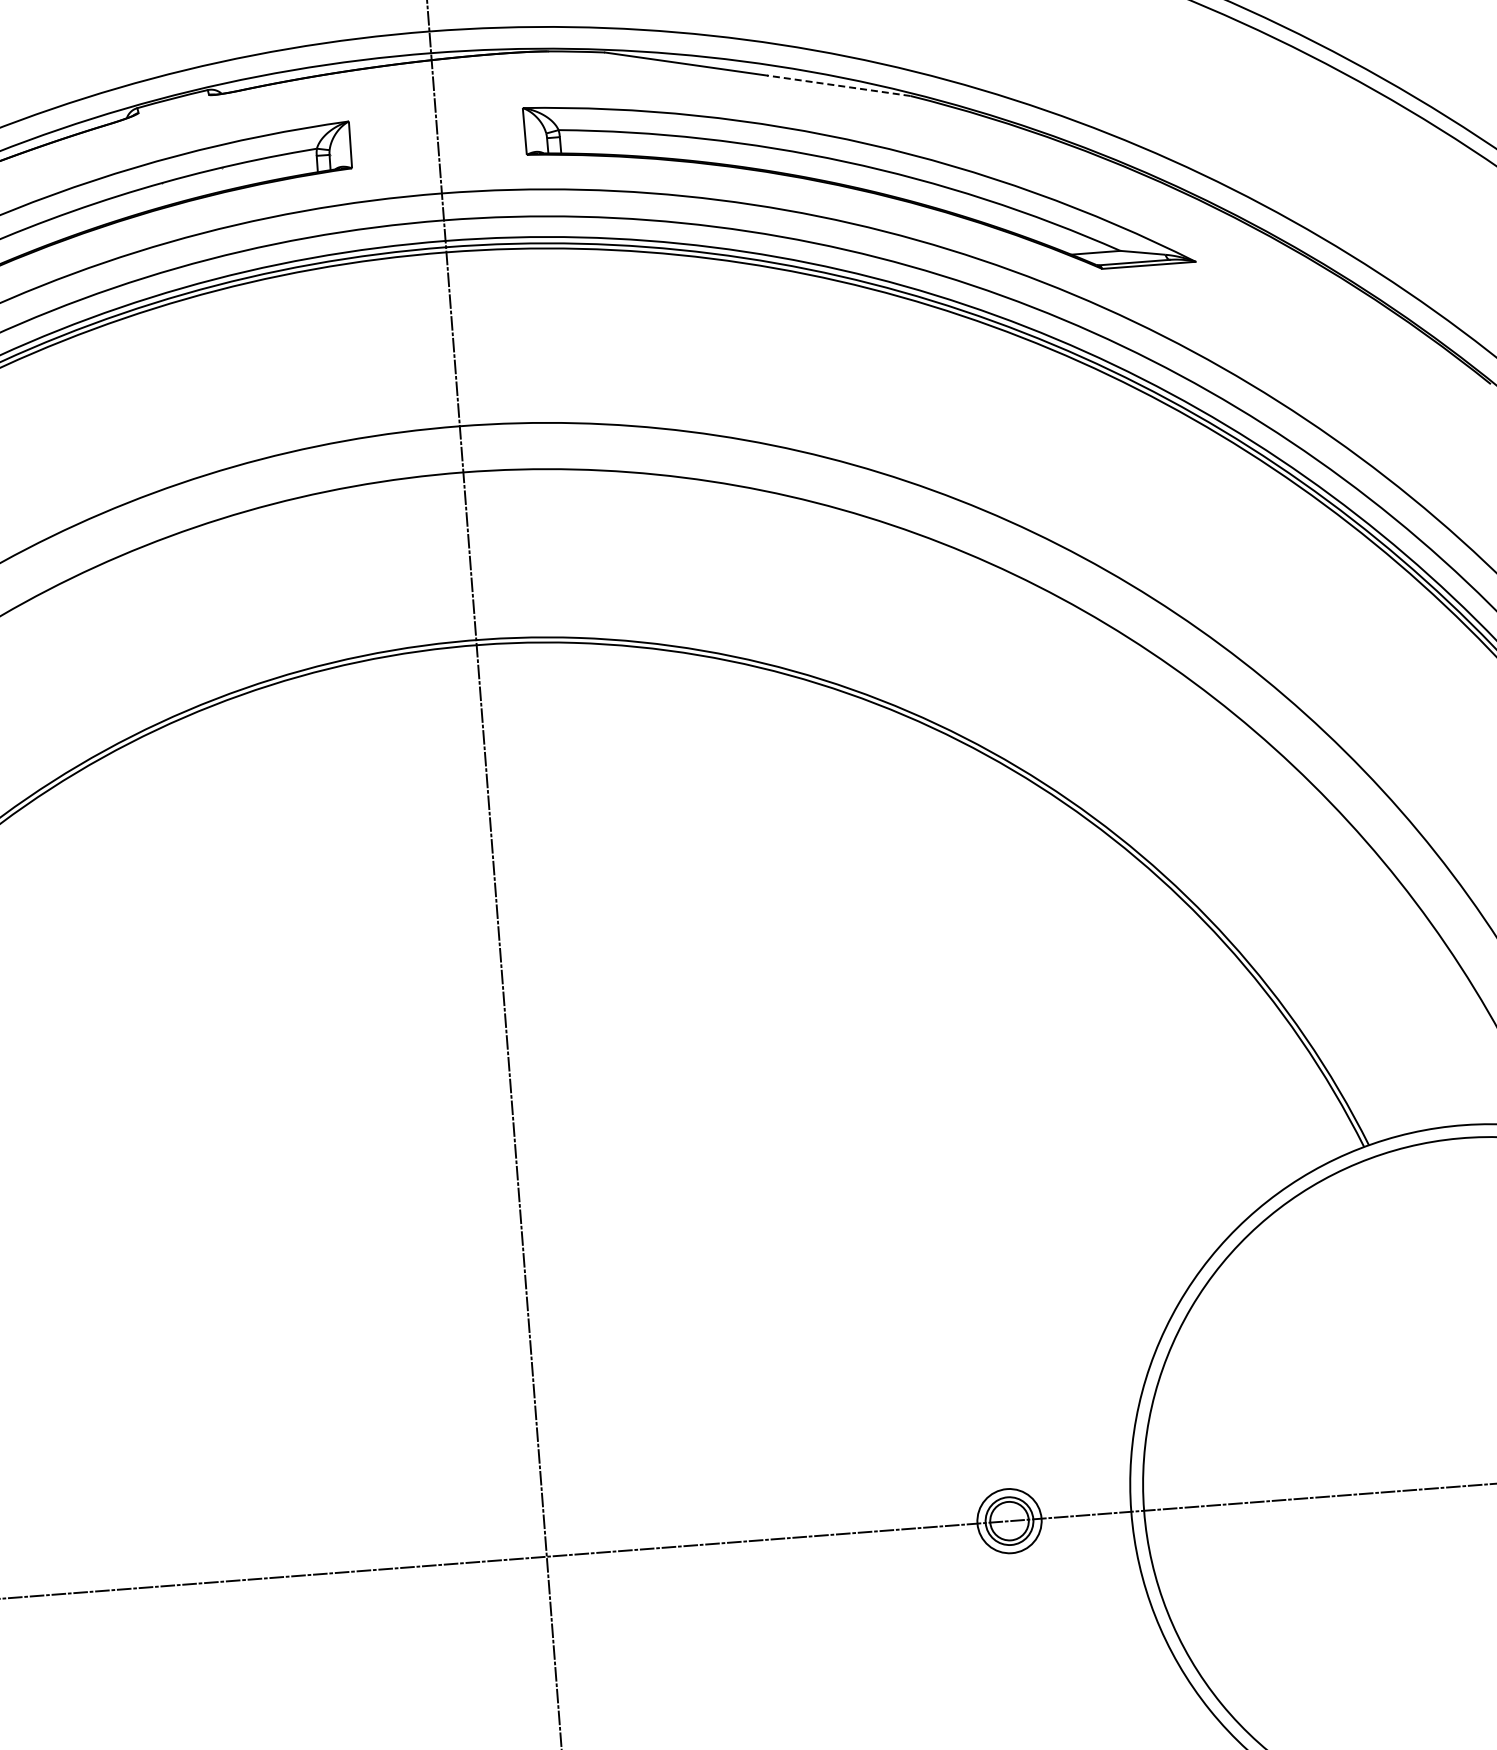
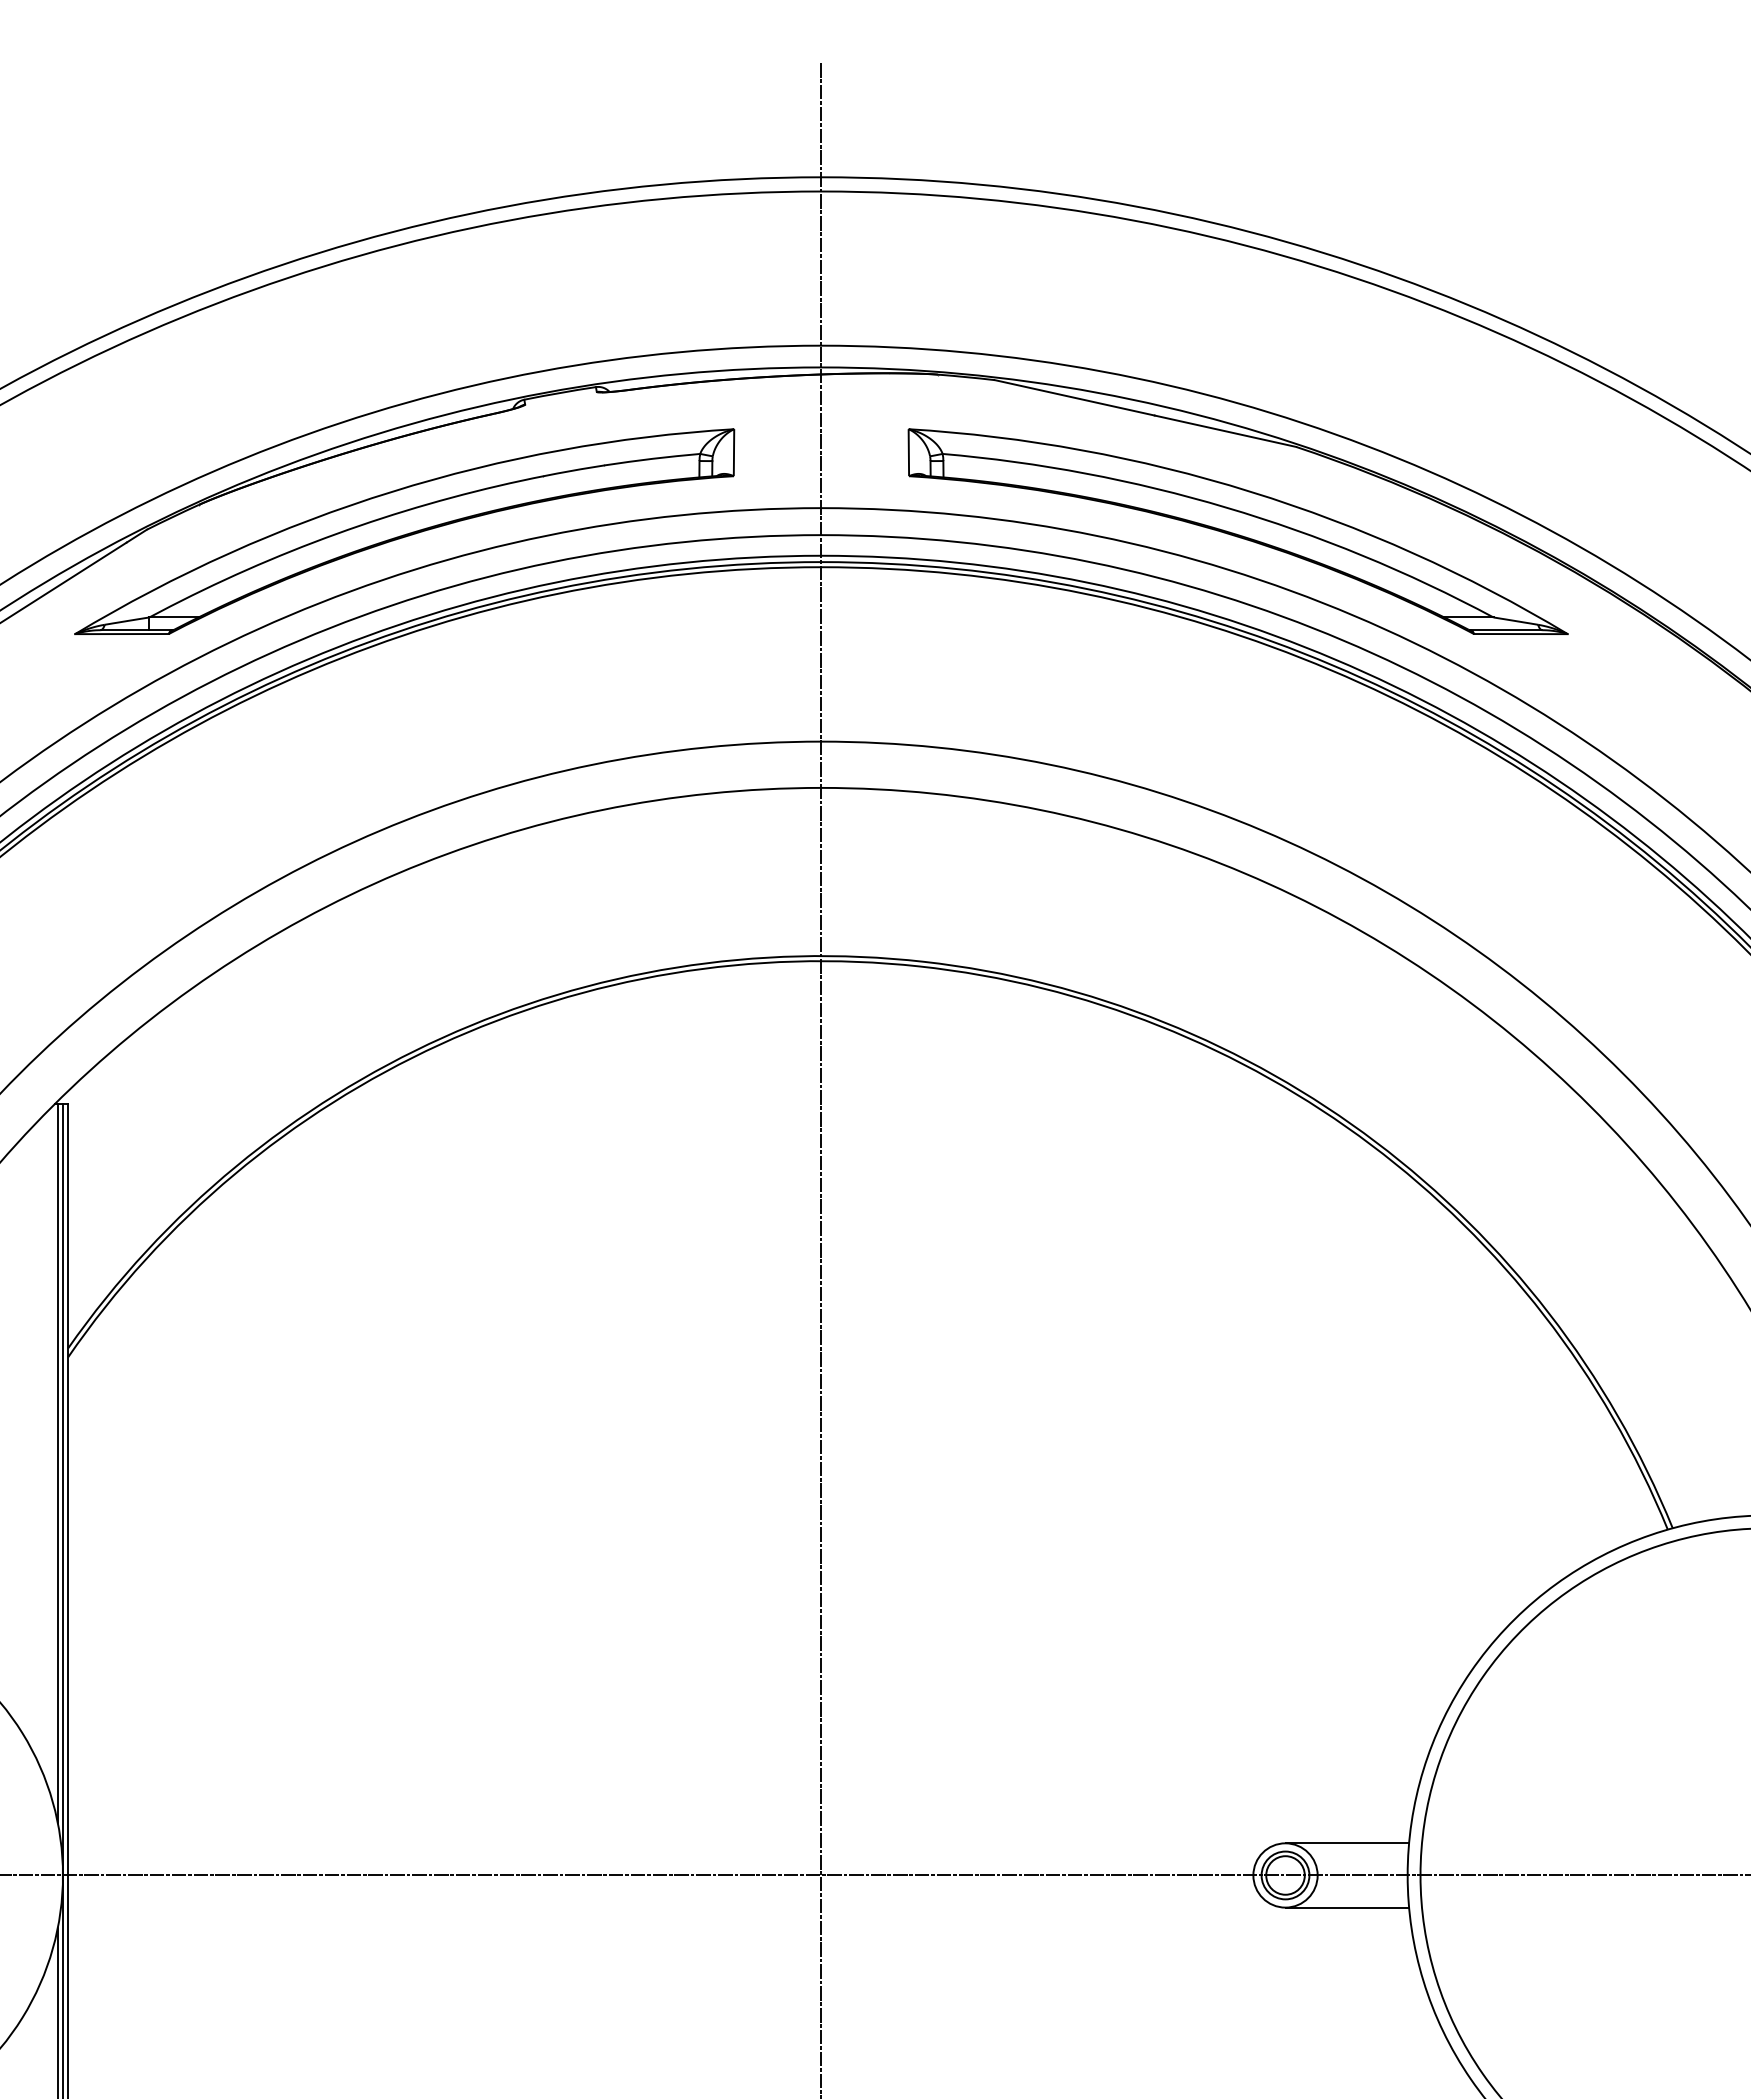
line: (837, 86) -> (1224, 431), dashed -> solid
line: (1068, 1484) -> (1347, 1843), added
line: (1073, 1548) -> (1347, 1907), added

